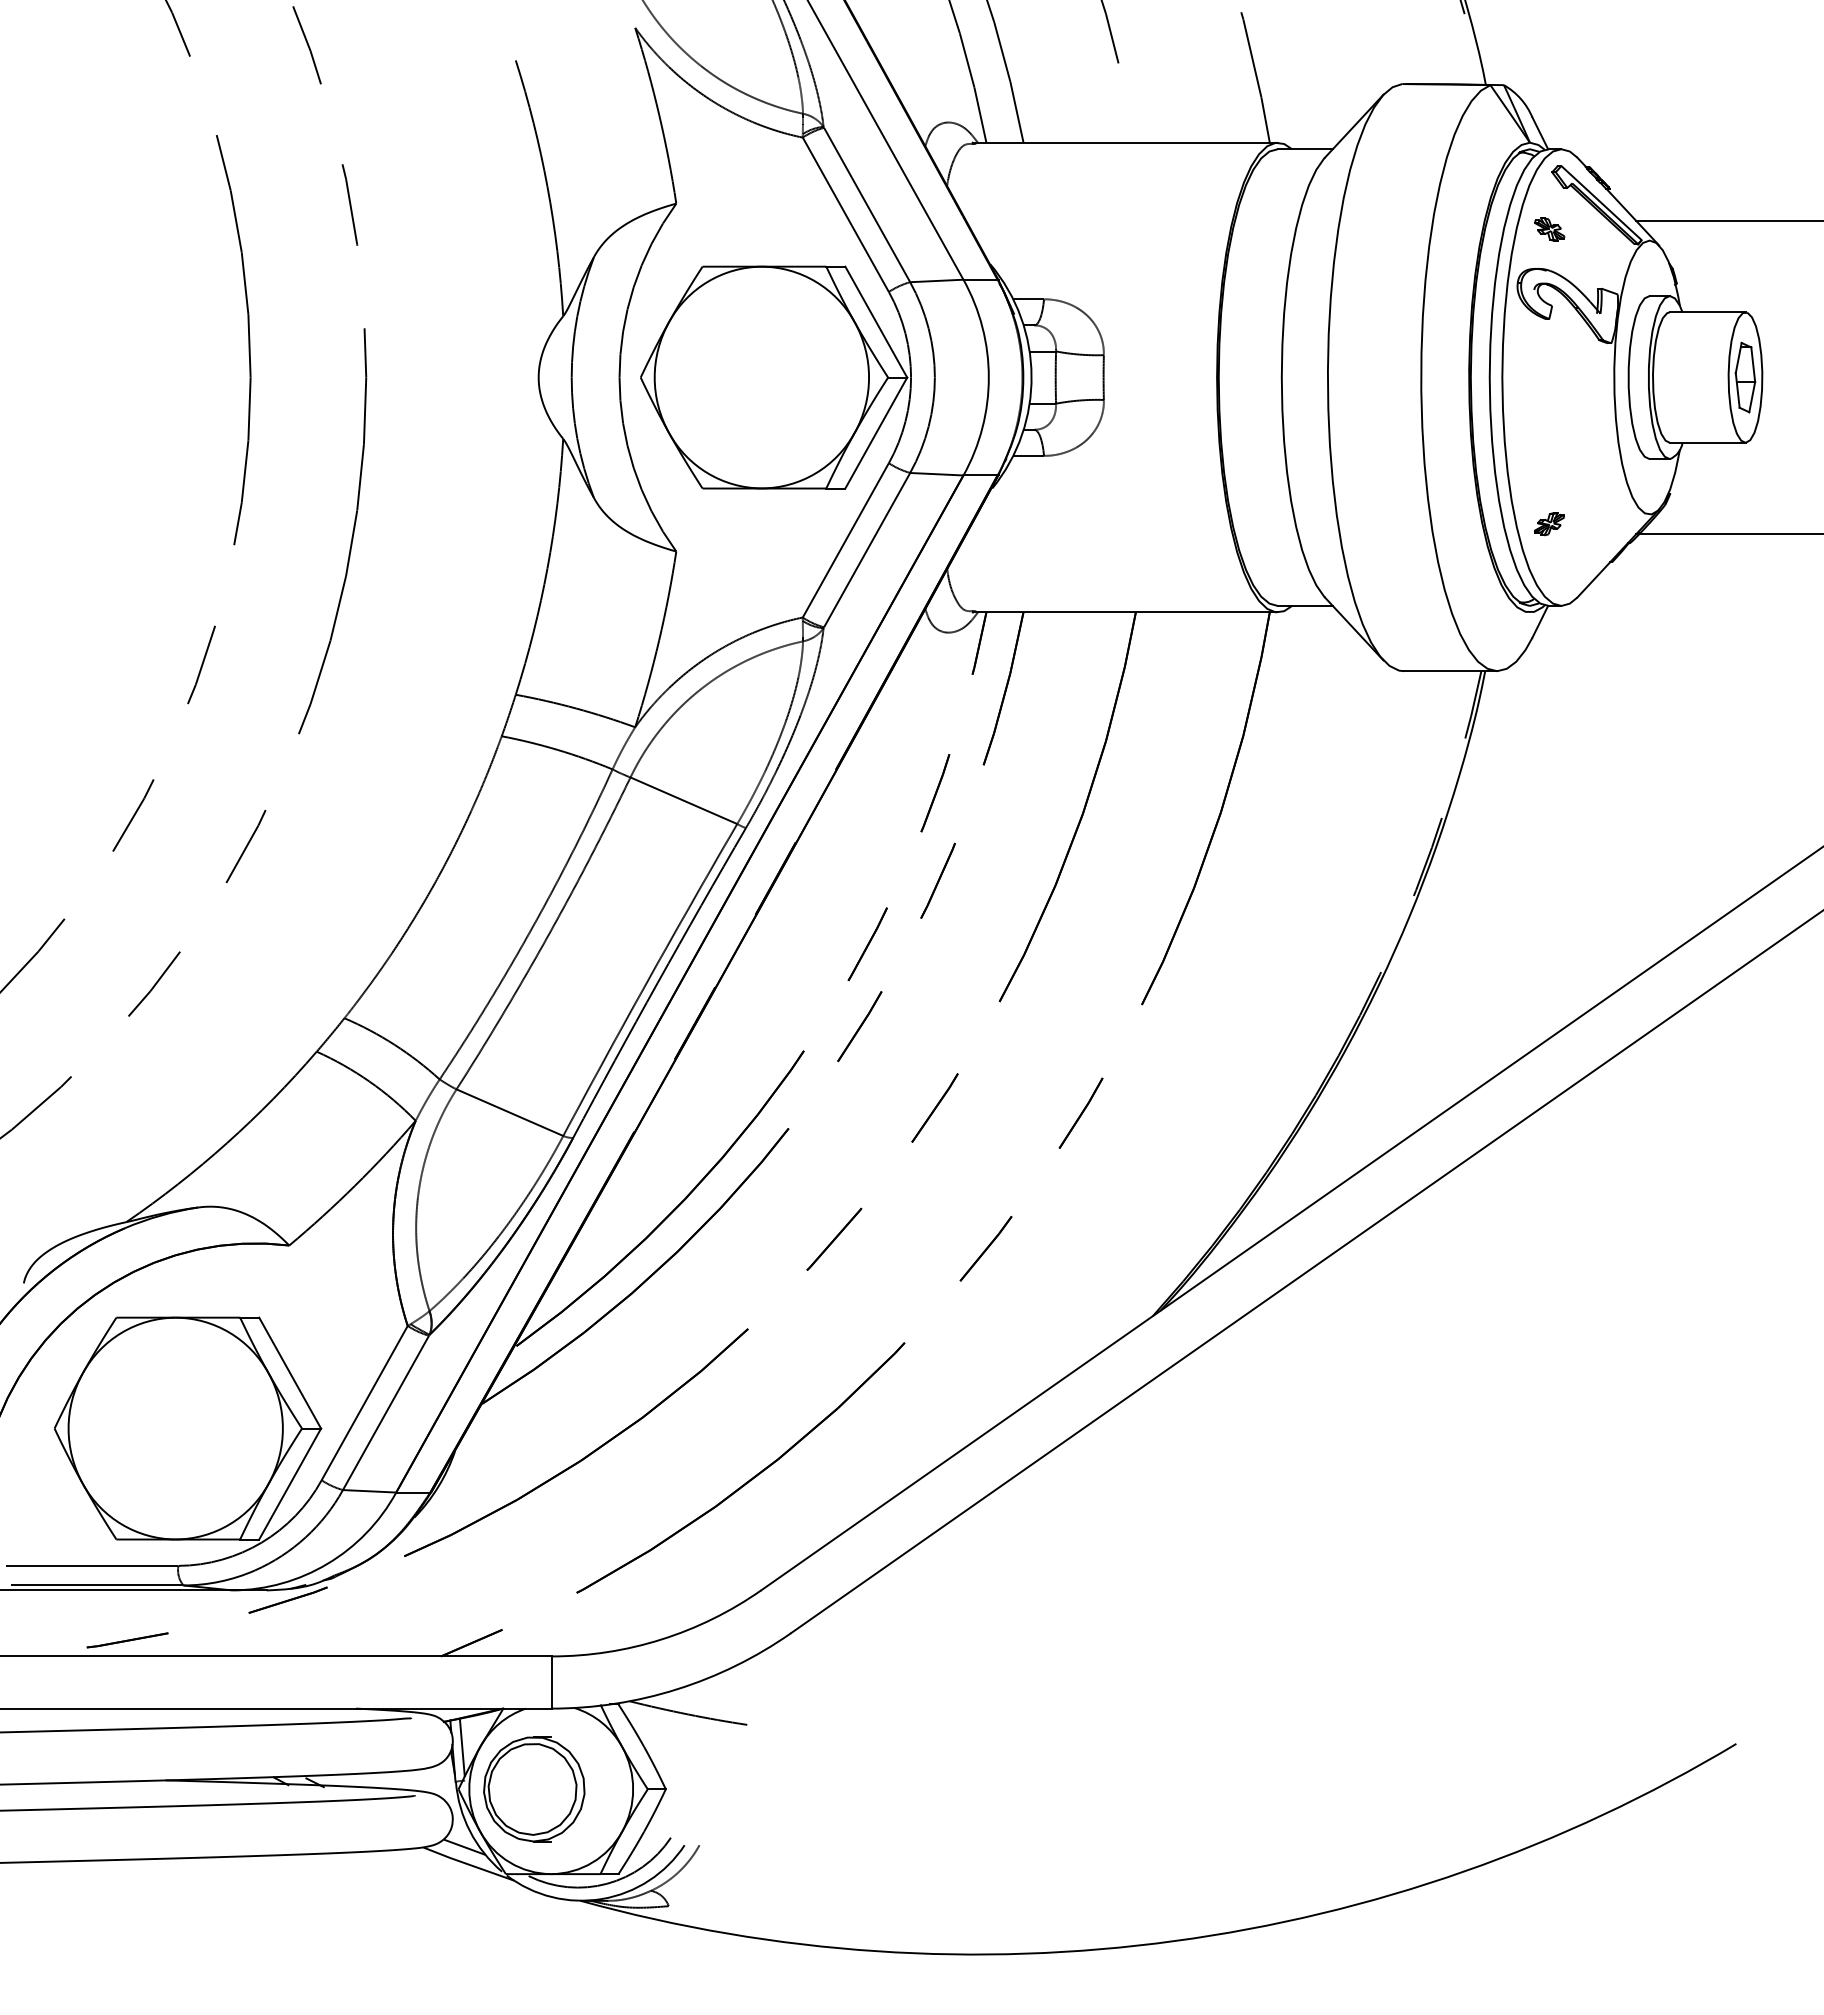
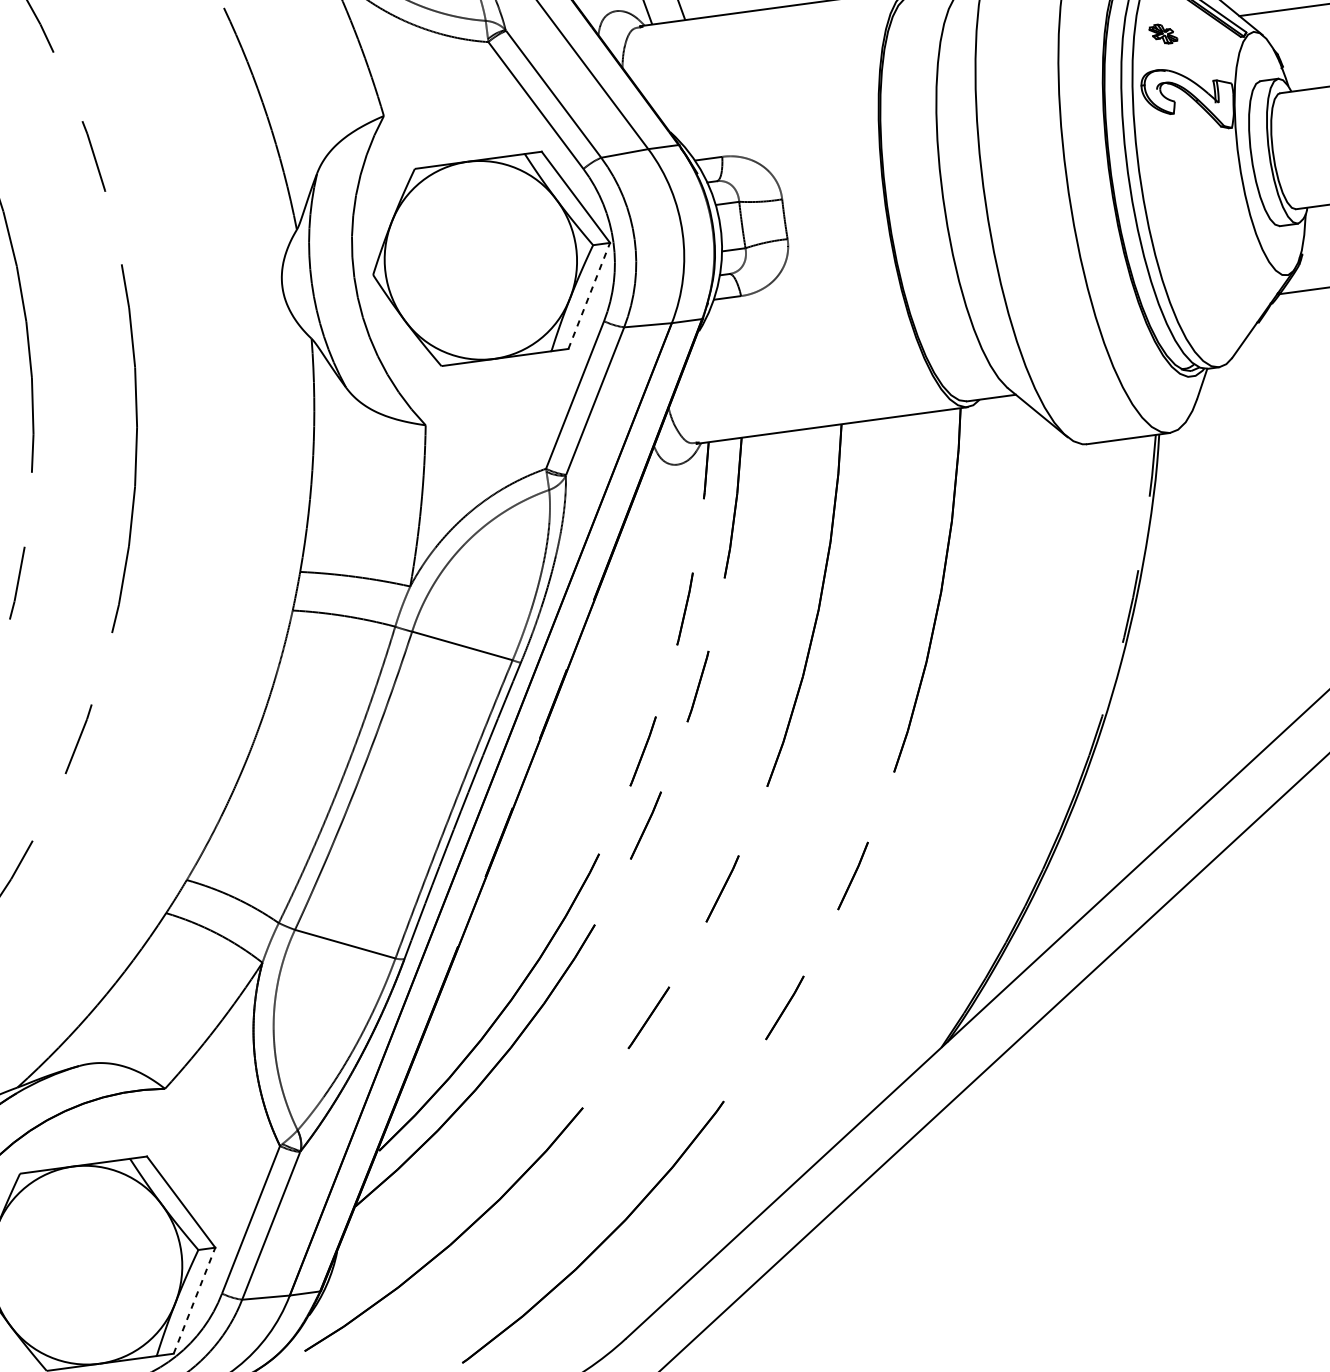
line: (876, 433) -> (589, 296), solid -> dashed
part: (1549, 524) -> (1198, 296), removed
line: (290, 1484) -> (194, 1301), solid -> dashed

